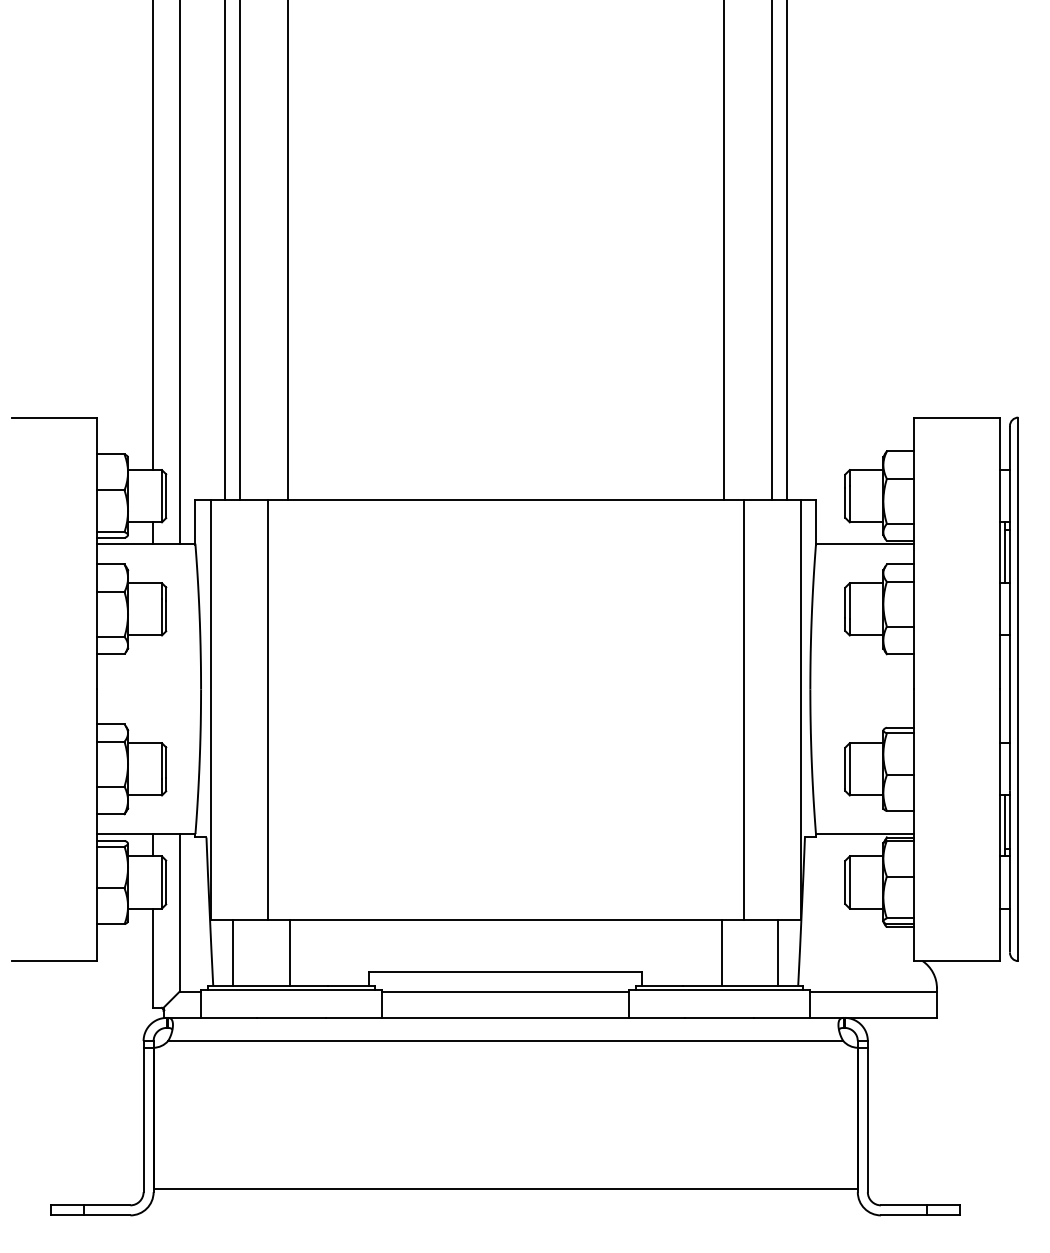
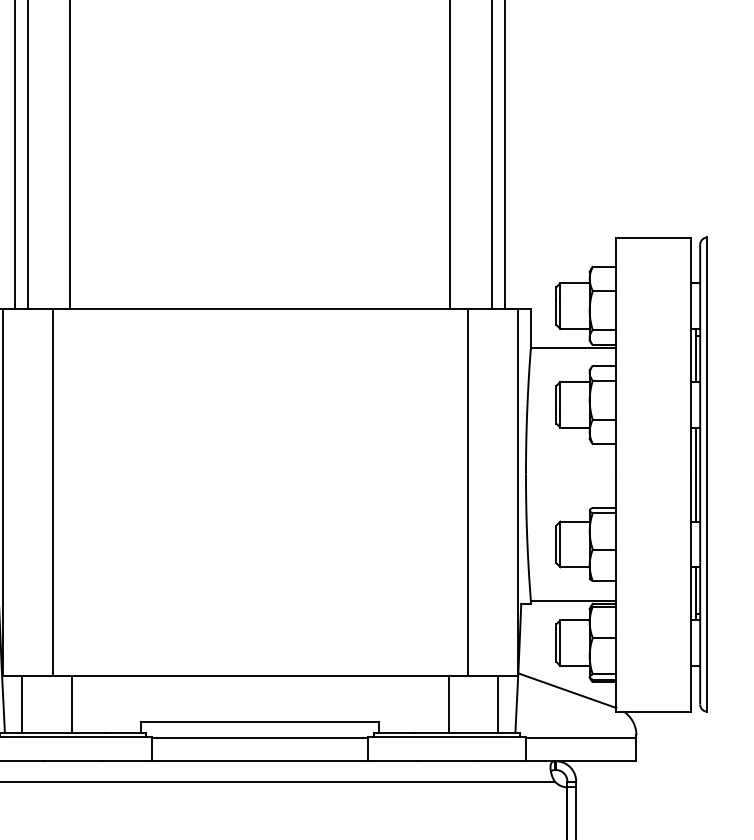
line: (1004, 689) -> (695, 474), added
line: (857, 936) -> (567, 690), added

